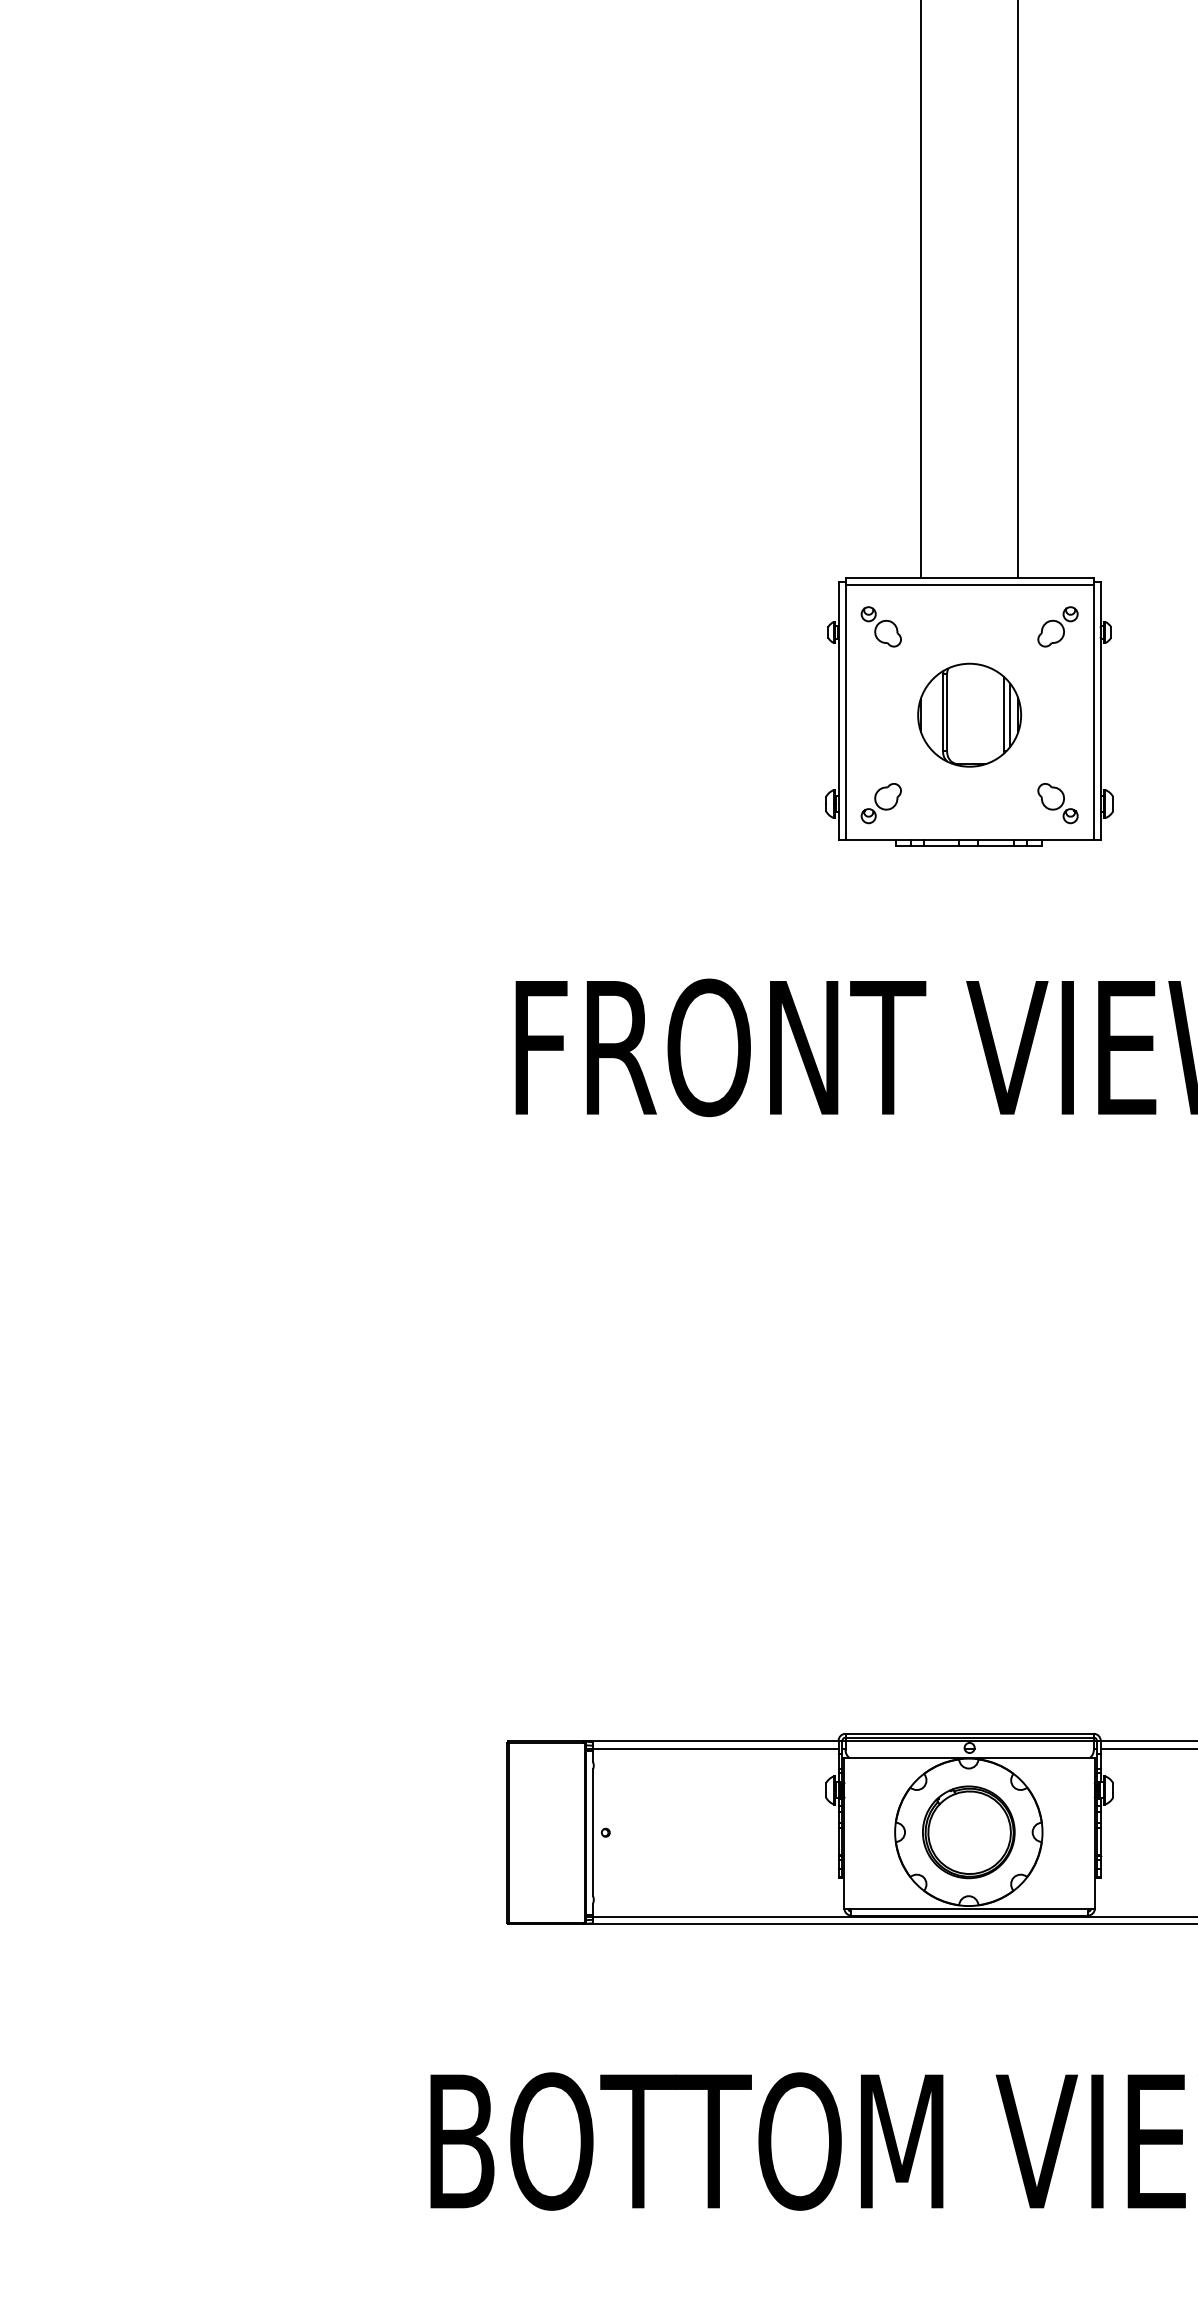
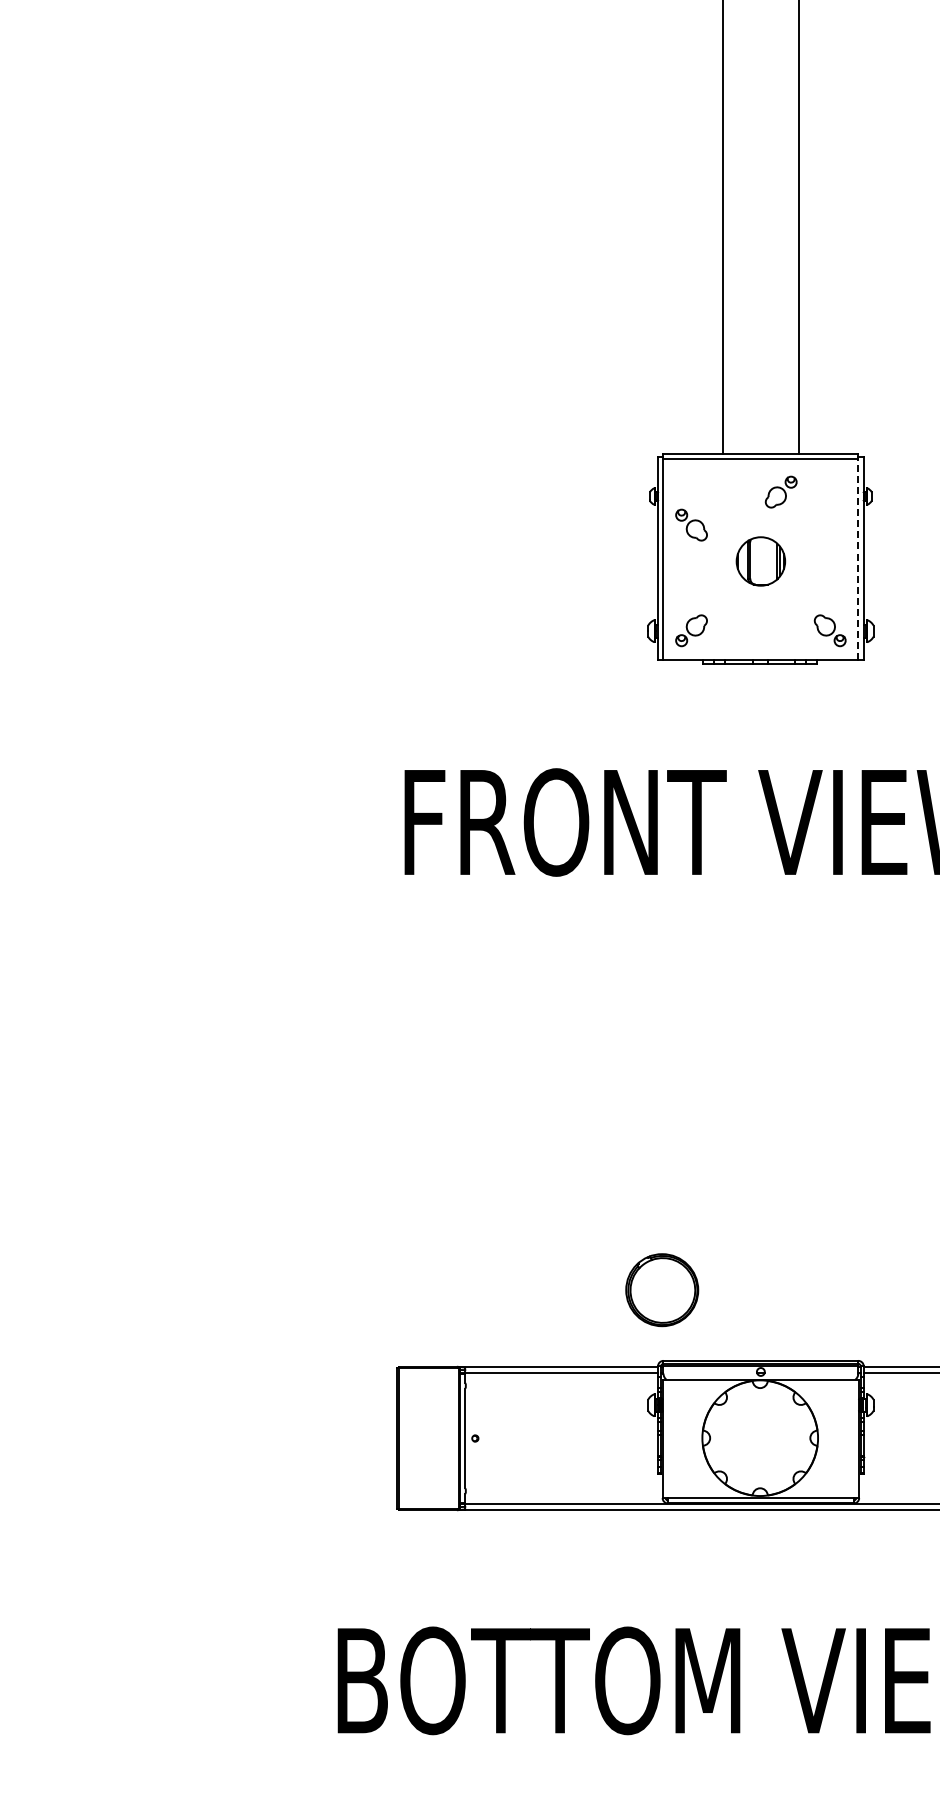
part: (881, 626) -> (691, 524), moved
part: (1057, 626) -> (780, 491), moved
line: (1094, 712) -> (858, 559), solid -> dashed
part: (969, 715) -> (760, 561), size x0.6
part: (969, 1832) -> (662, 1290), moved

